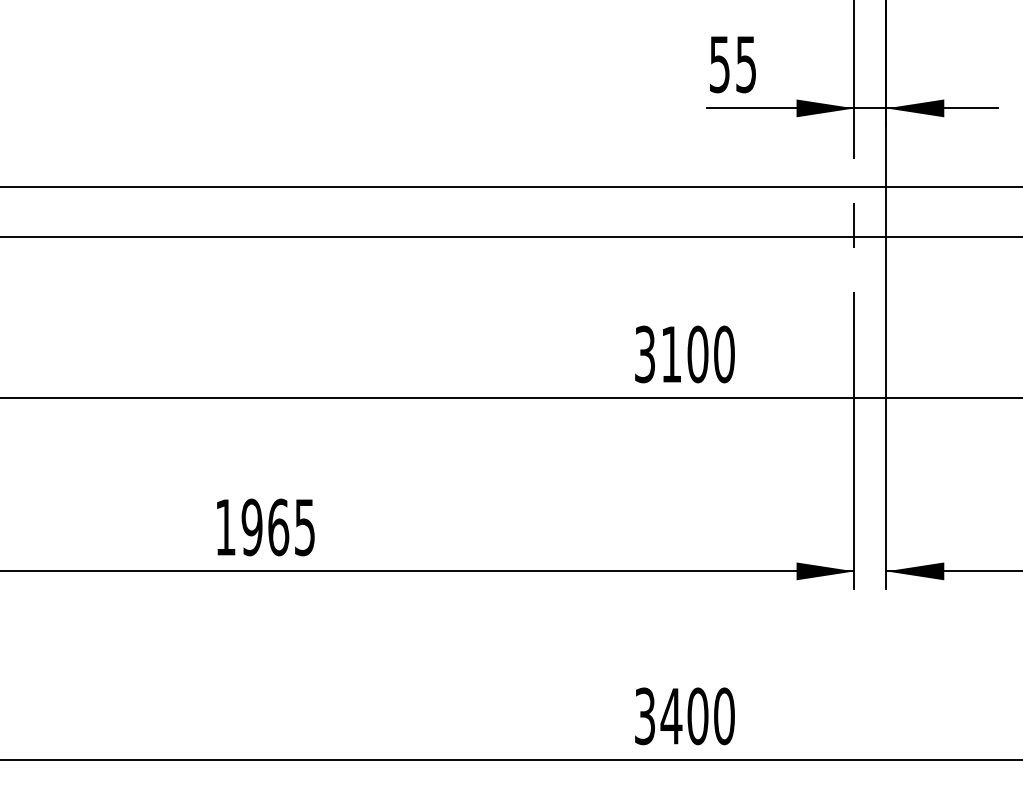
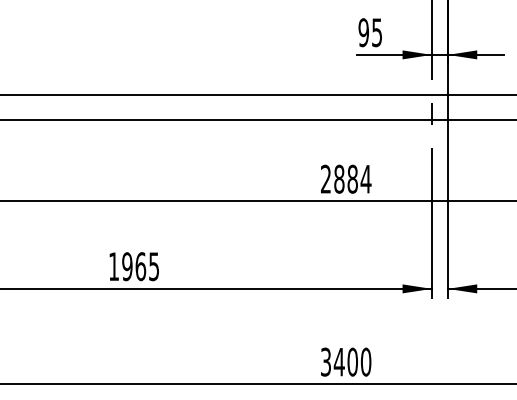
text: (719, 64) -> (363, 32), 55 -> 95
text: (685, 352) -> (346, 178), 3100 -> 2884

